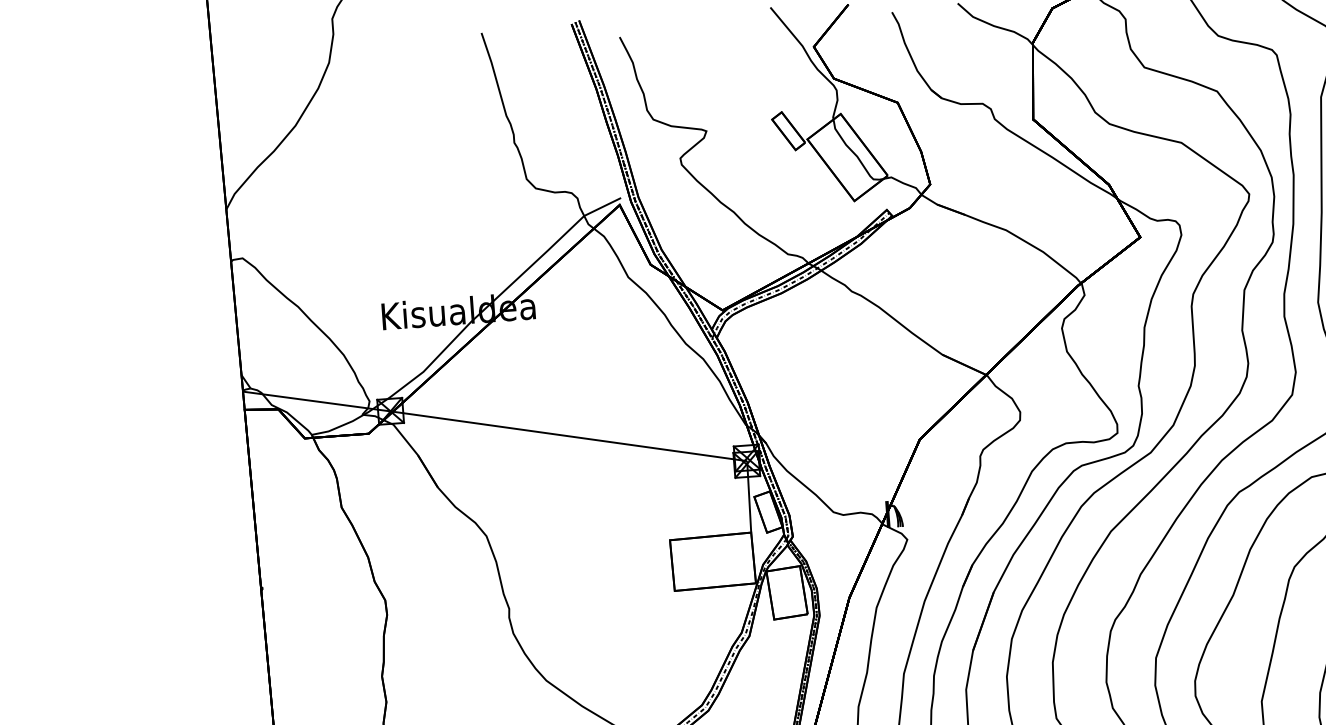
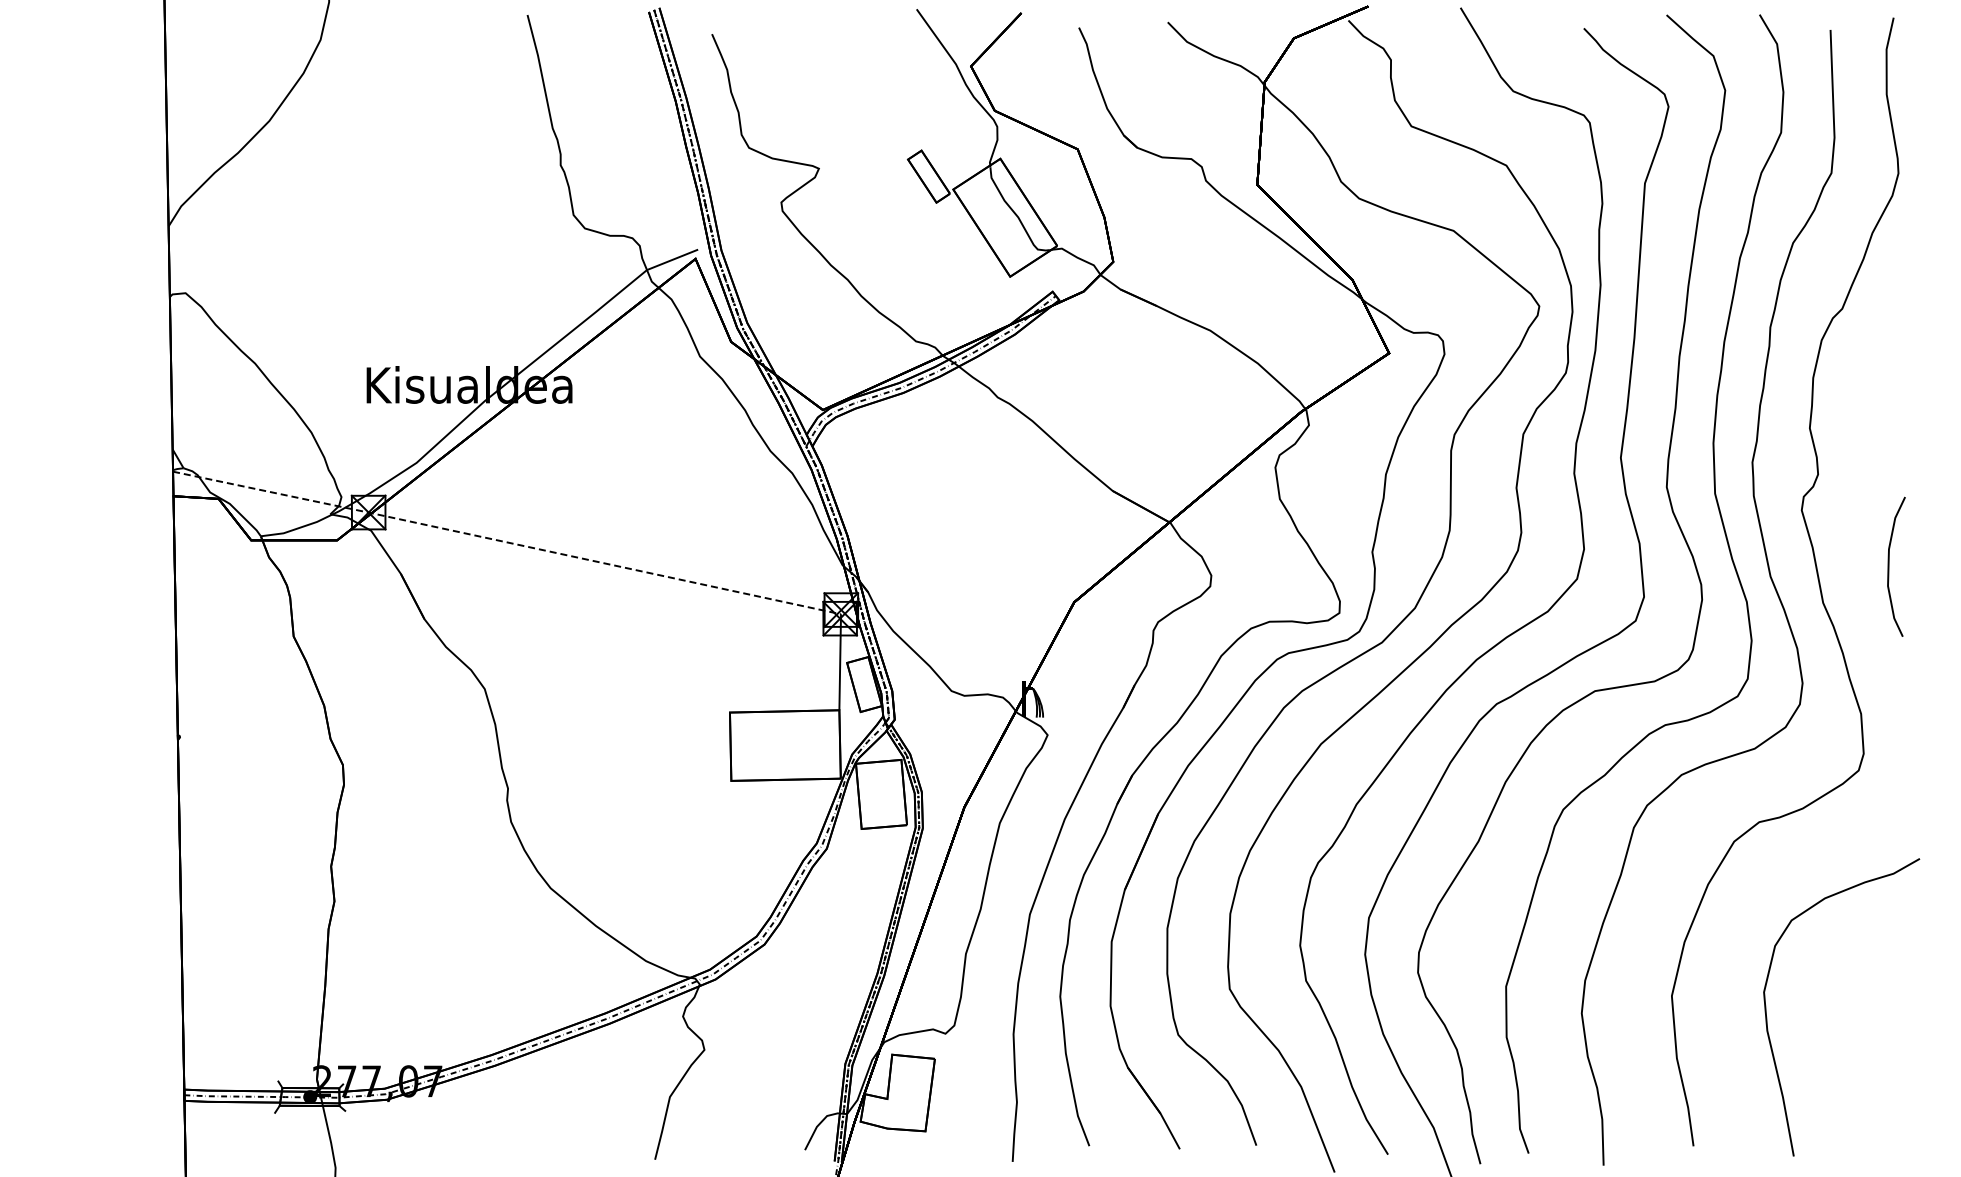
line: (495, 426) -> (507, 542), solid -> dashed

